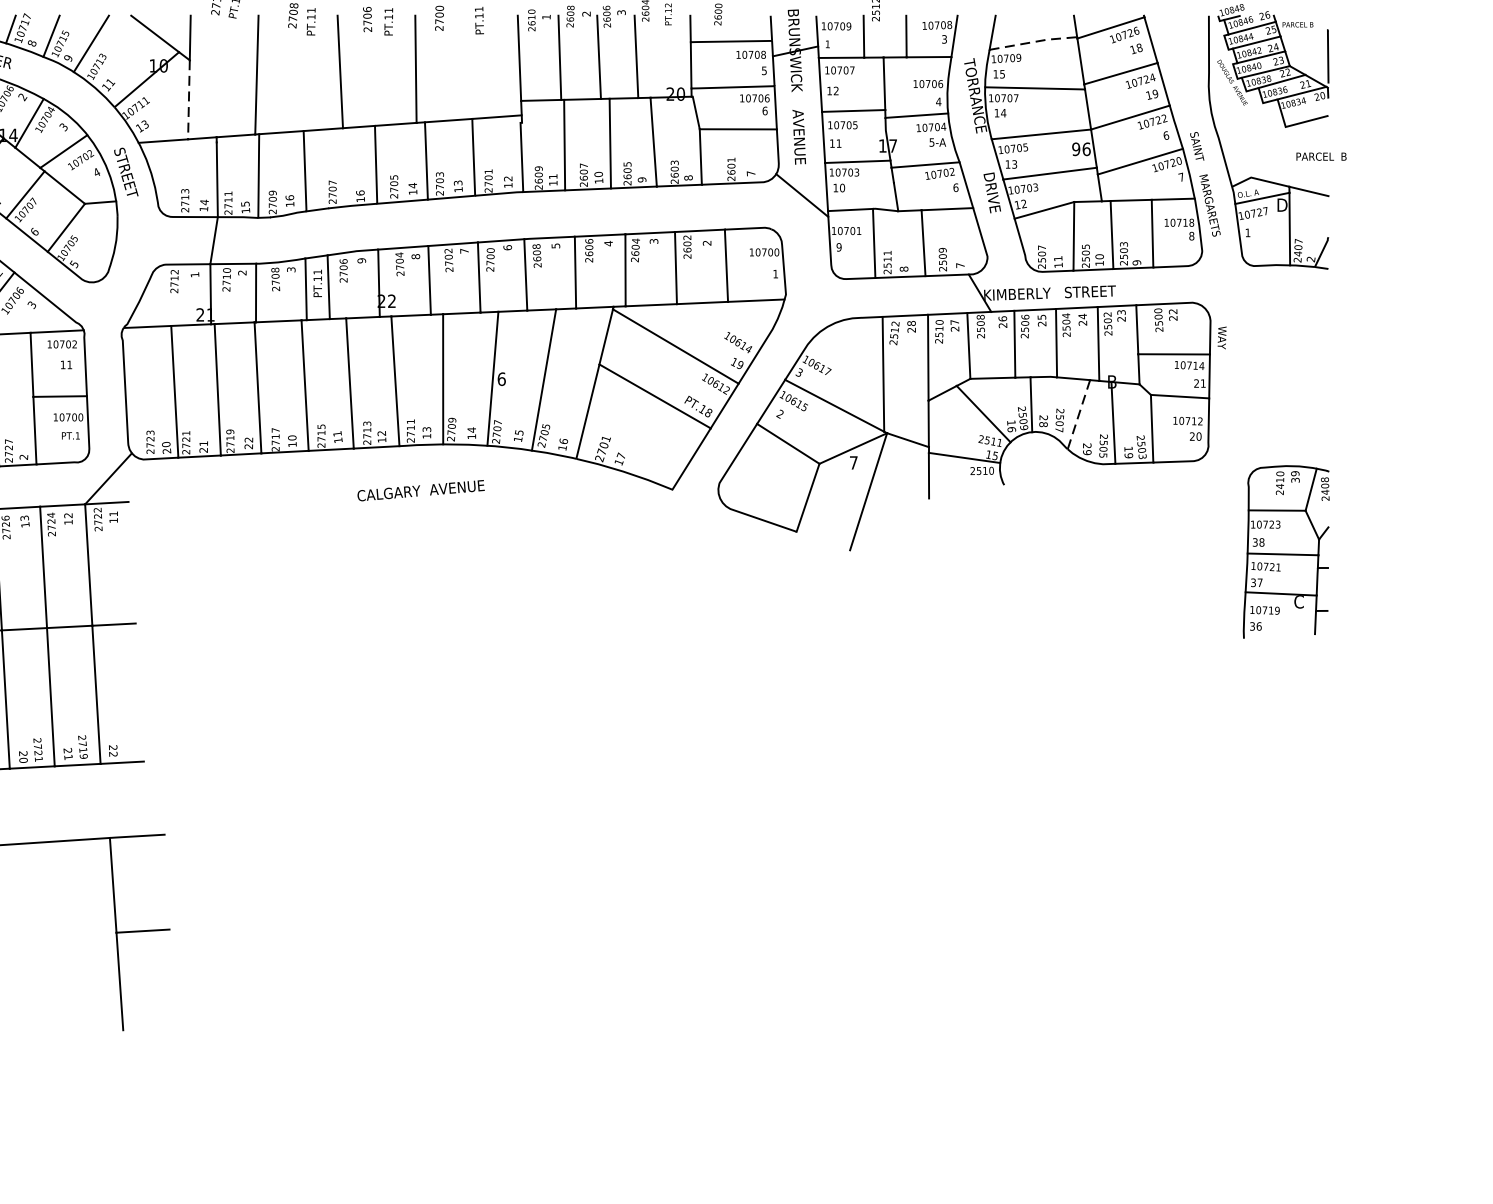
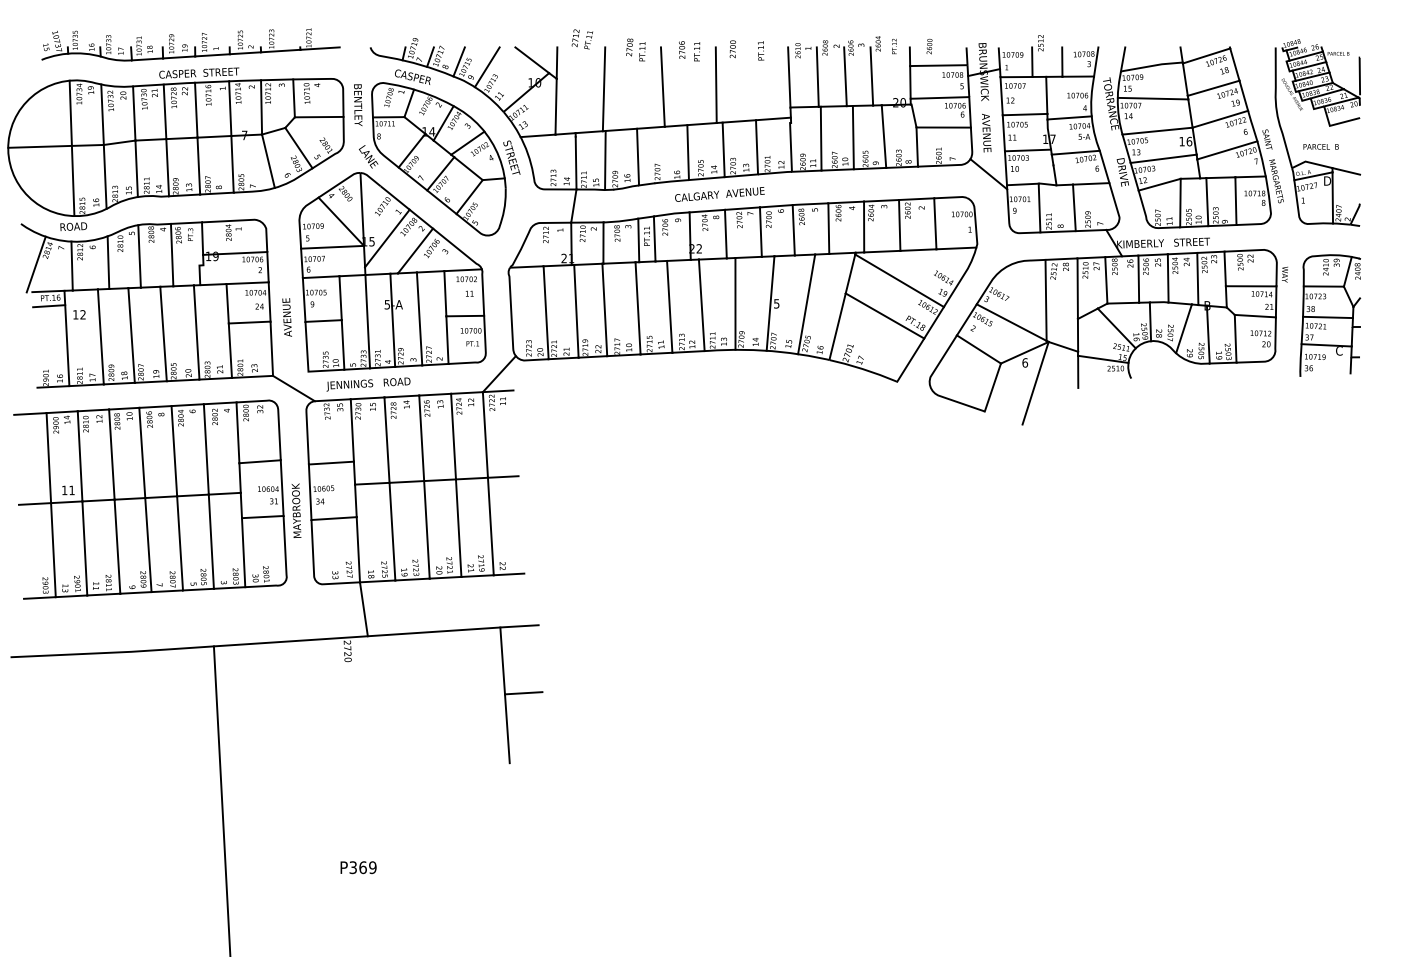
line: (1035, 41) -> (1153, 65), dashed -> solid
line: (189, 99) -> (556, 106), dashed -> solid
text: (1075, 149) -> (1181, 141), 96 -> 16
text: (1320, 156) -> (1320, 146), moved
text: (501, 378) -> (776, 303), 6 -> 5
line: (1079, 414) -> (1184, 328), dashed -> solid
text: (854, 462) -> (1025, 362), 7 -> 6
text: (420, 490) -> (719, 194), moved
part: (1286, 551) -> (1330, 315), moved

